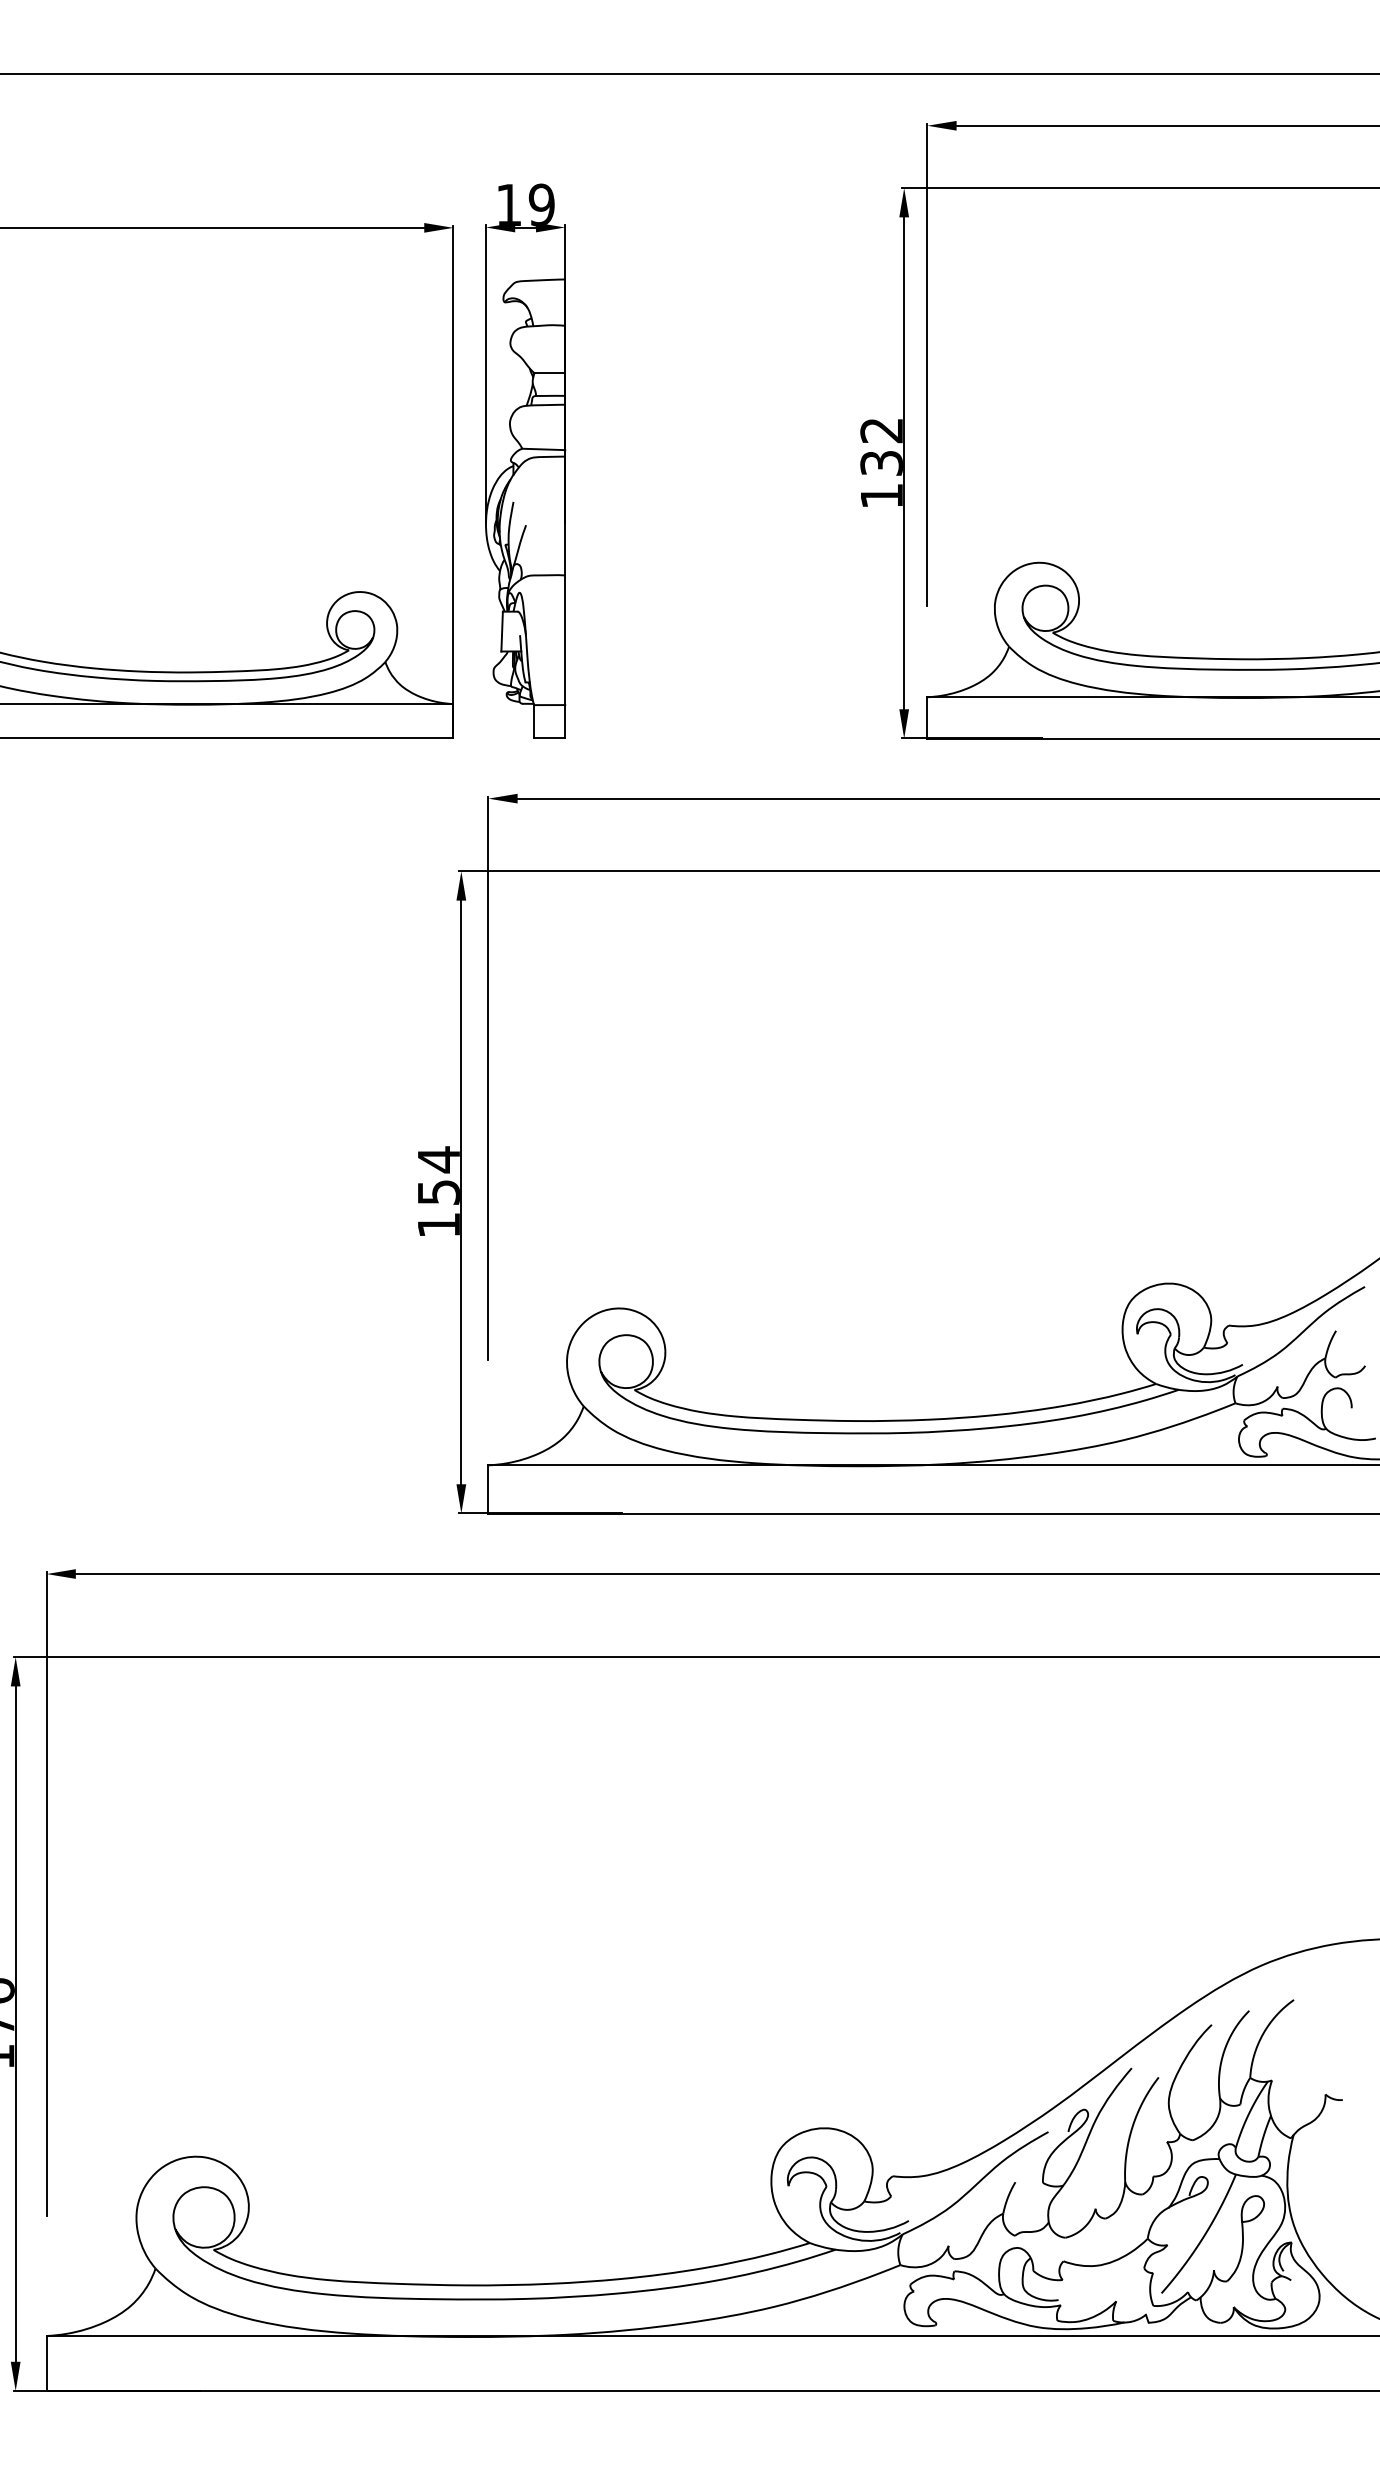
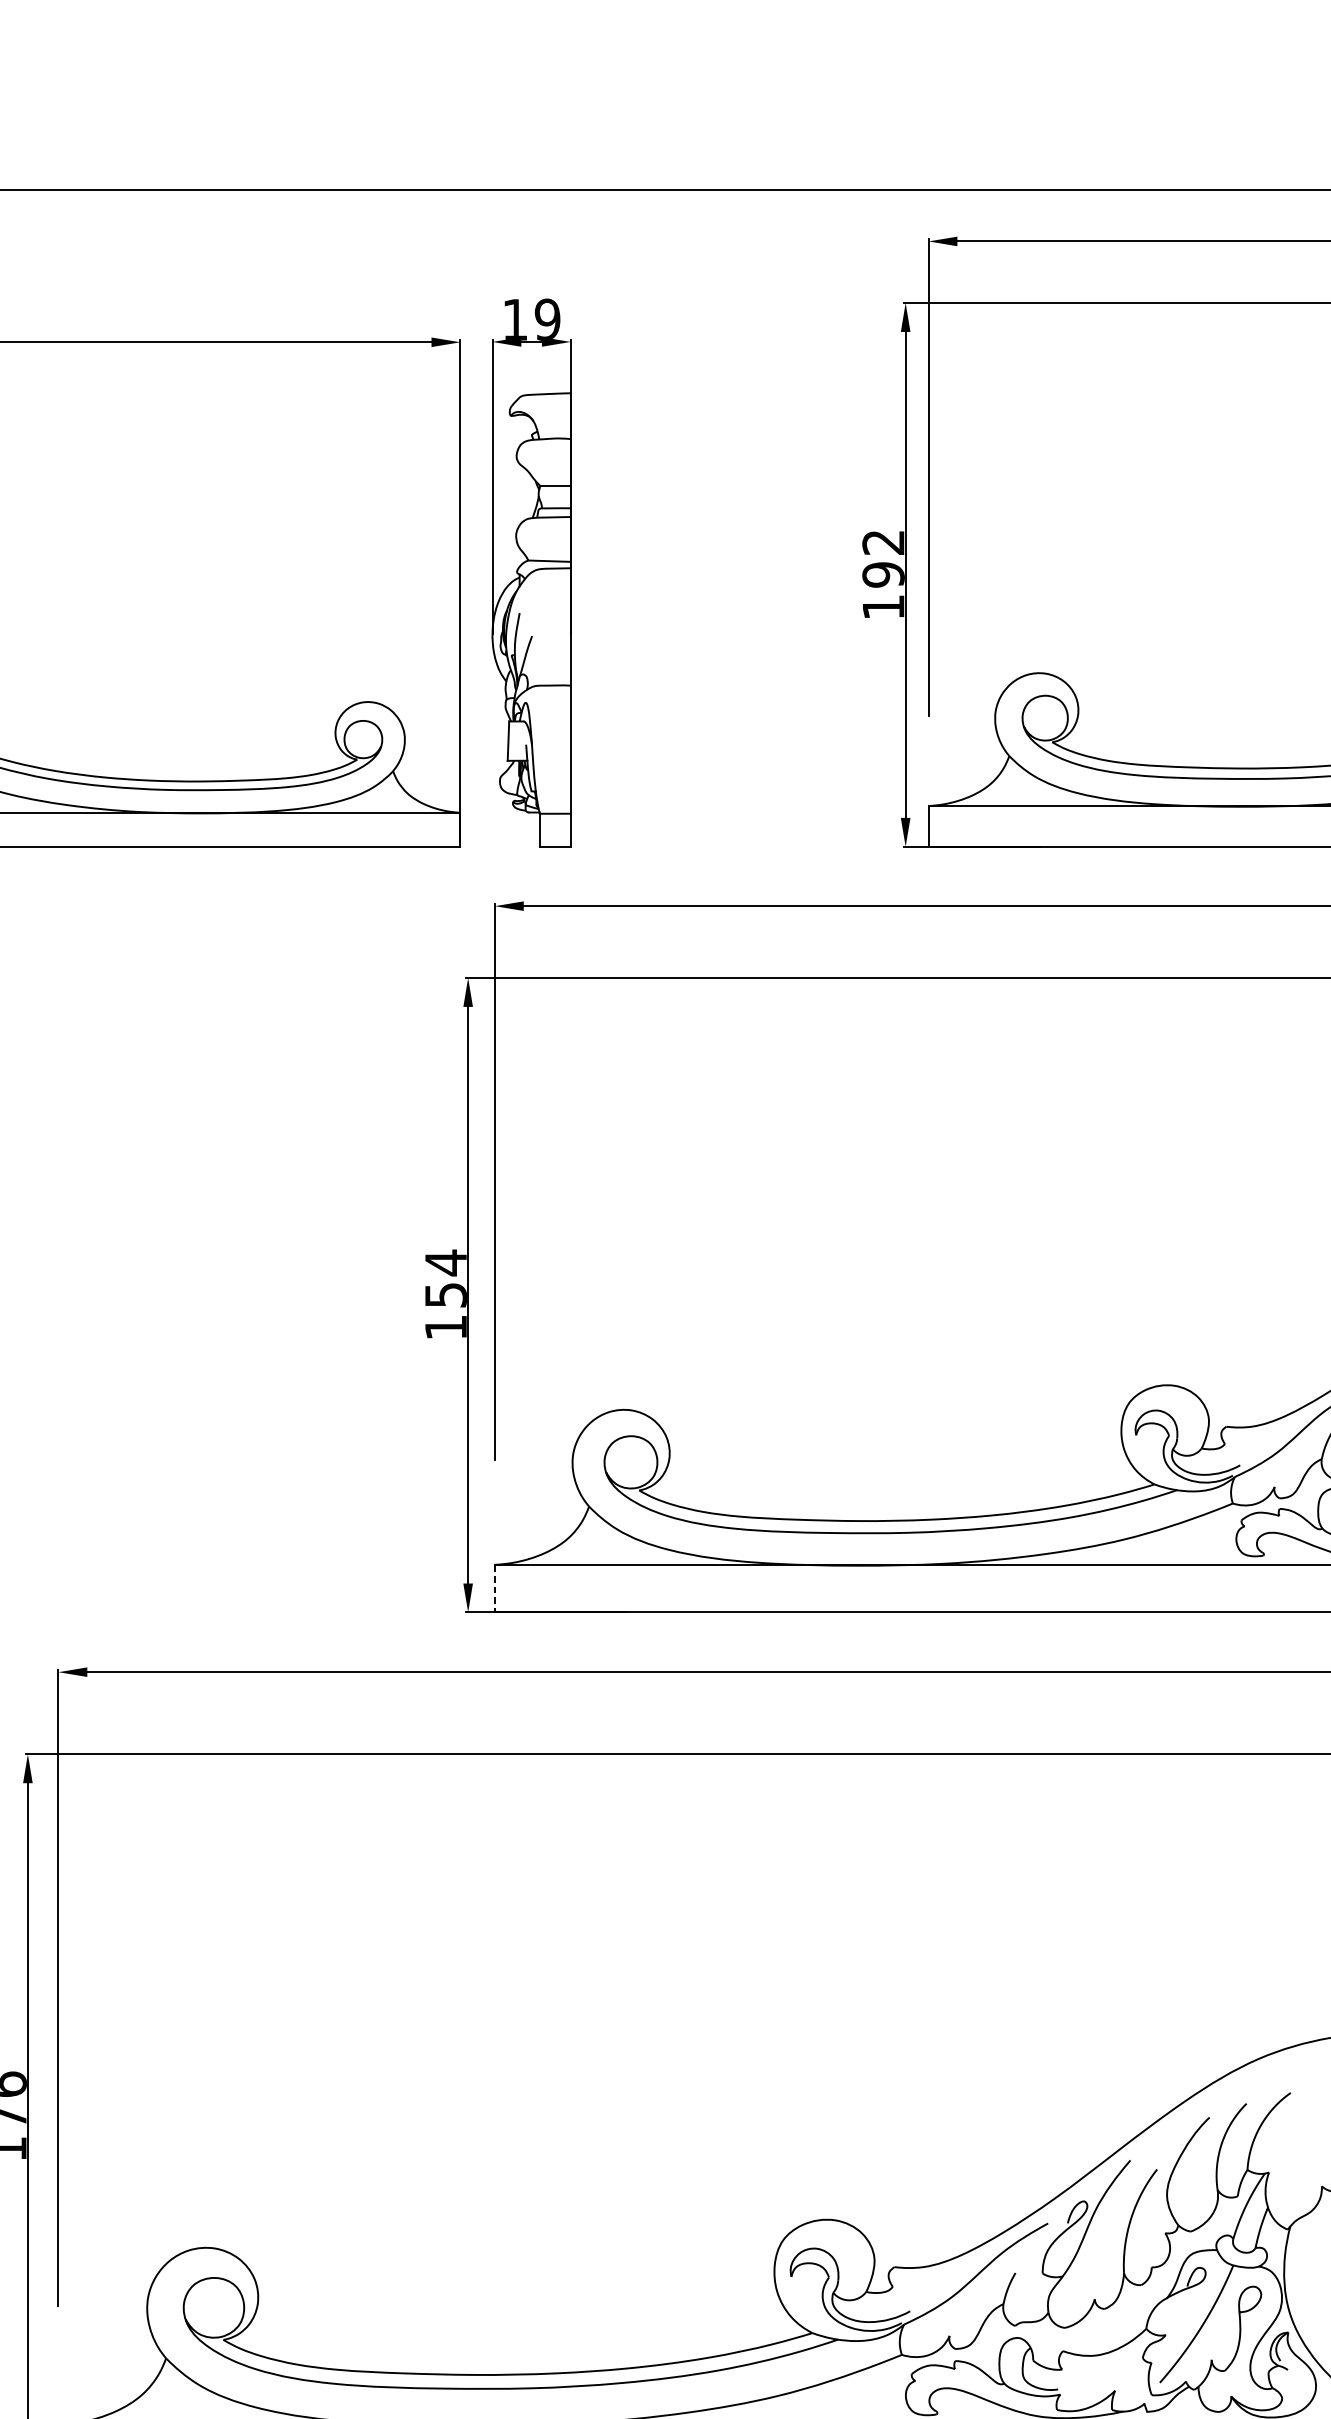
text: (881, 463) -> (883, 575), 132 -> 192
line: (488, 1489) -> (494, 1588), solid -> dashed

